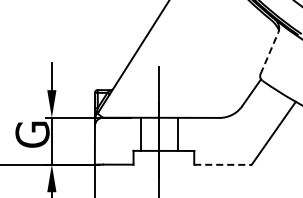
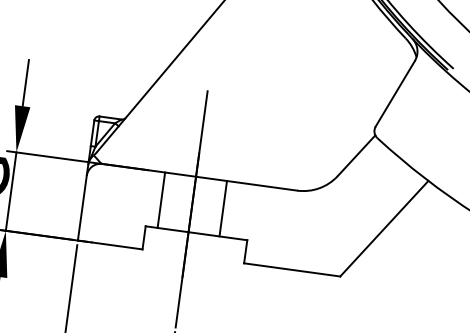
line: (269, 53) -> (395, 94), dashed -> solid
line: (222, 164) -> (291, 269), dashed -> solid

